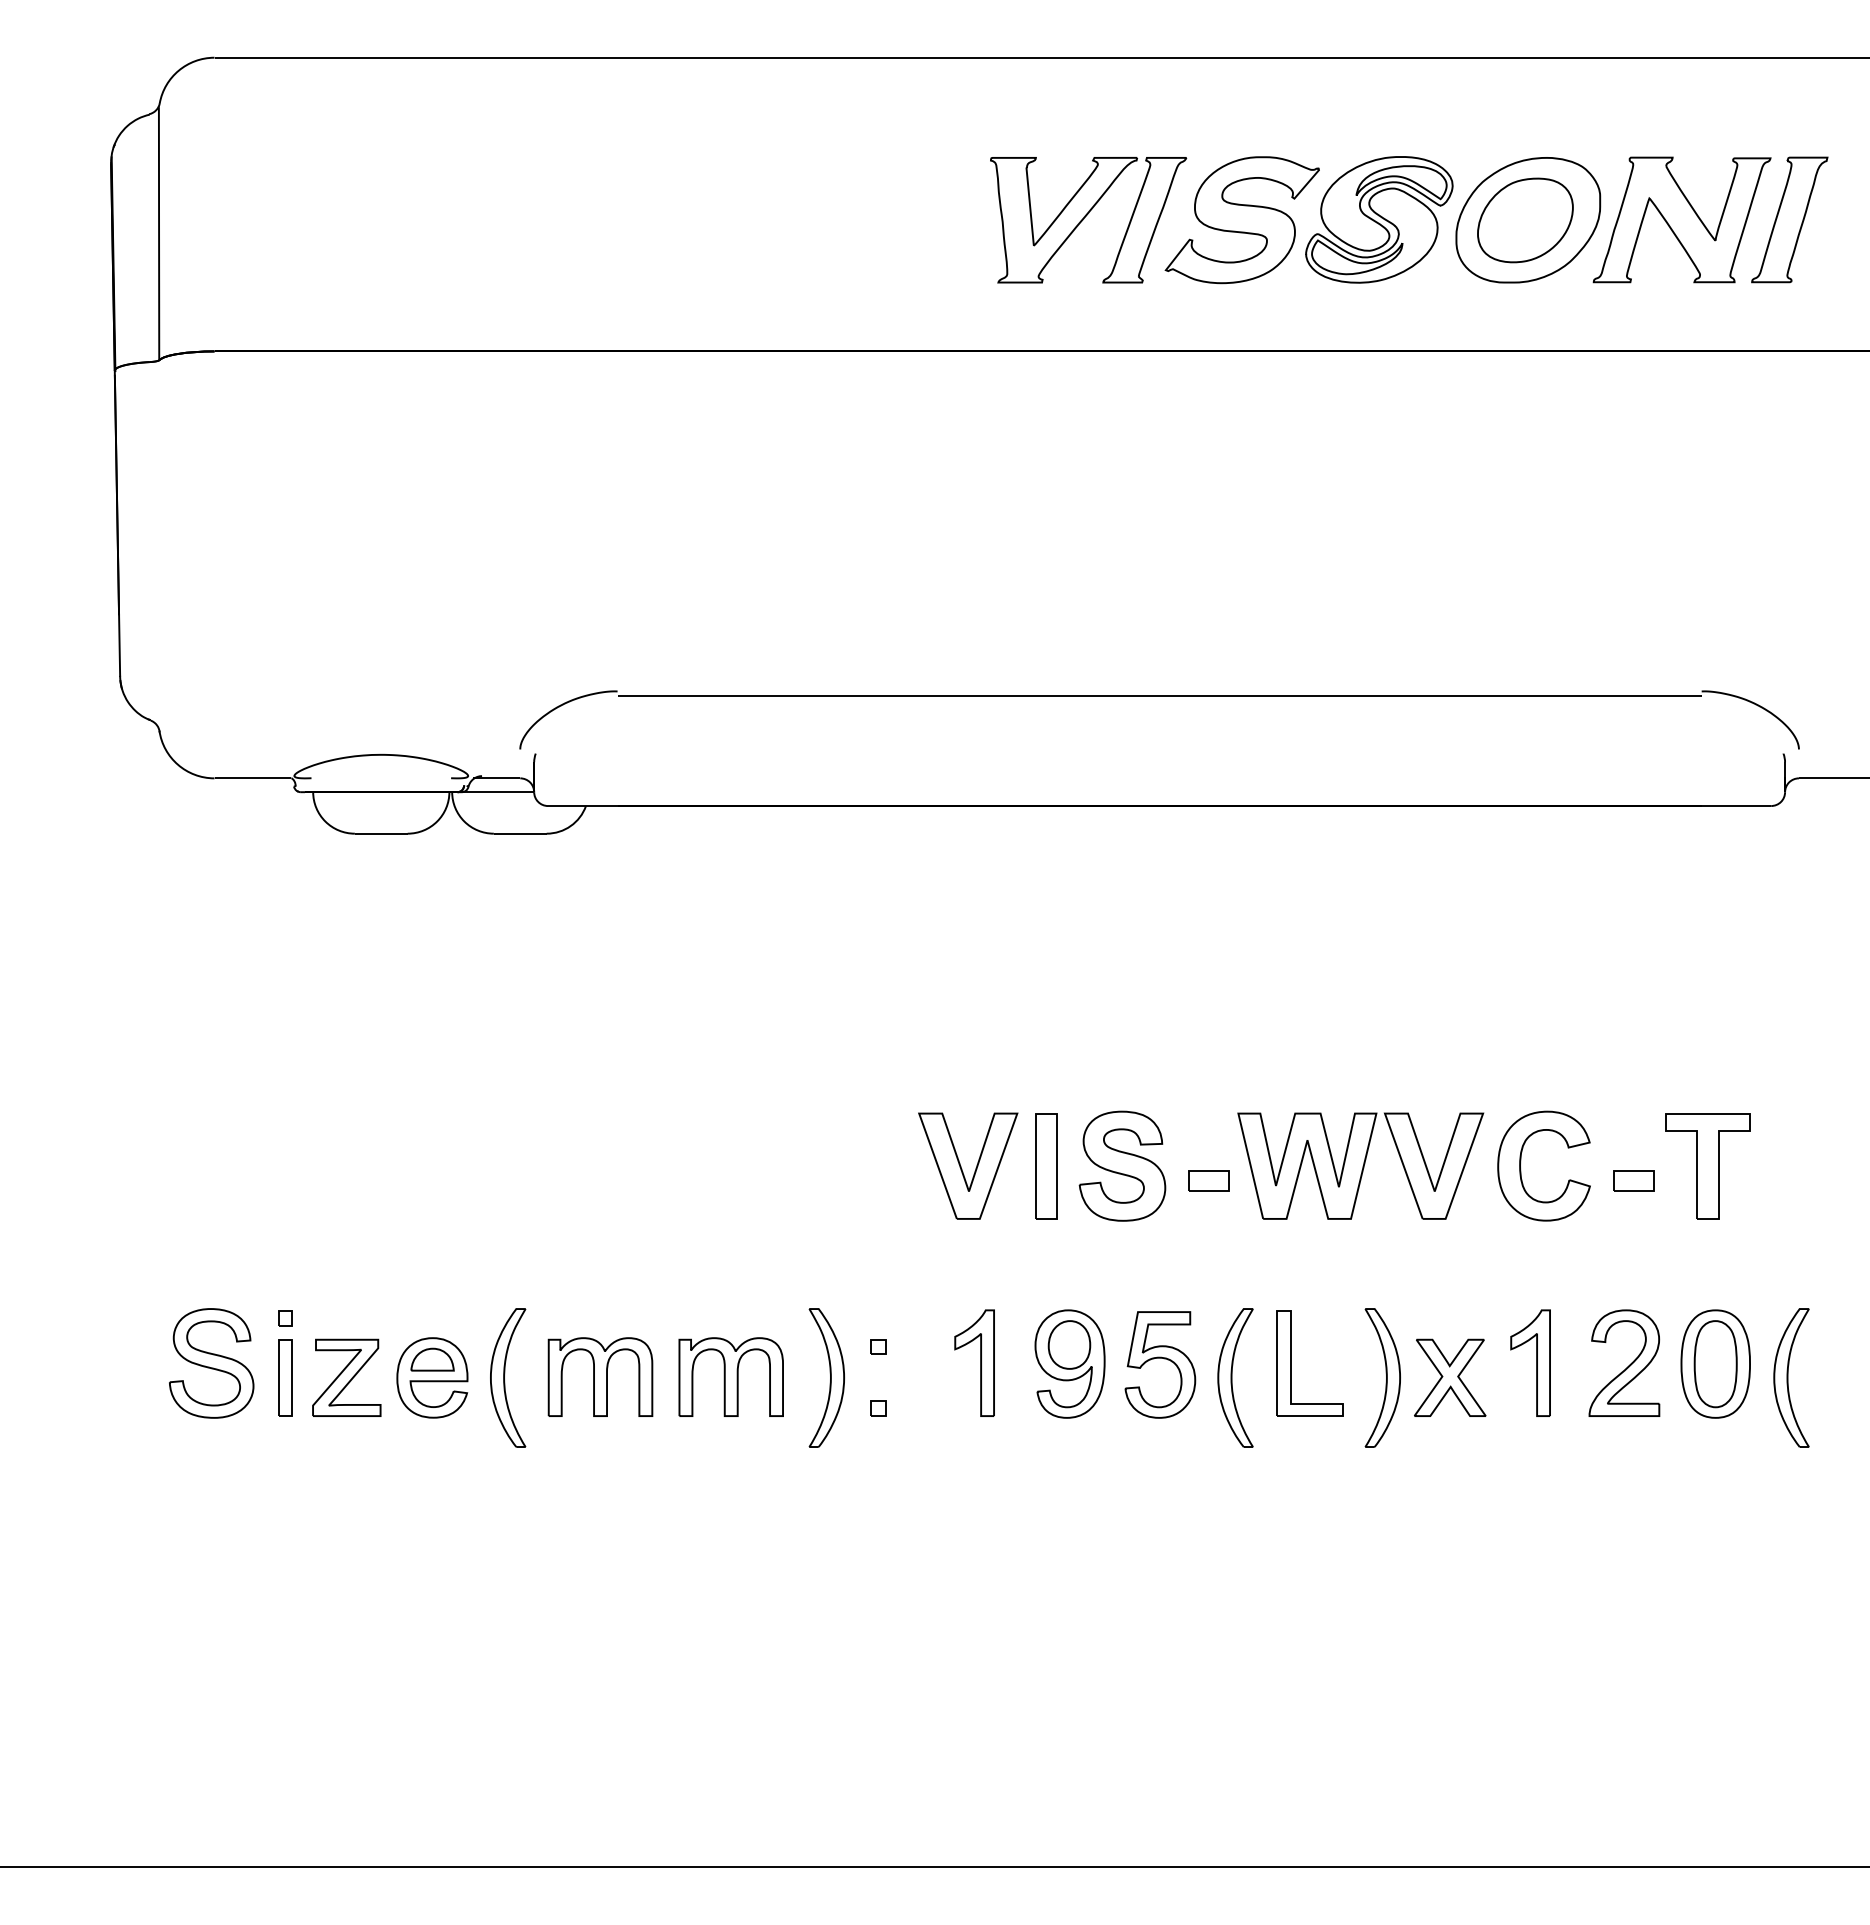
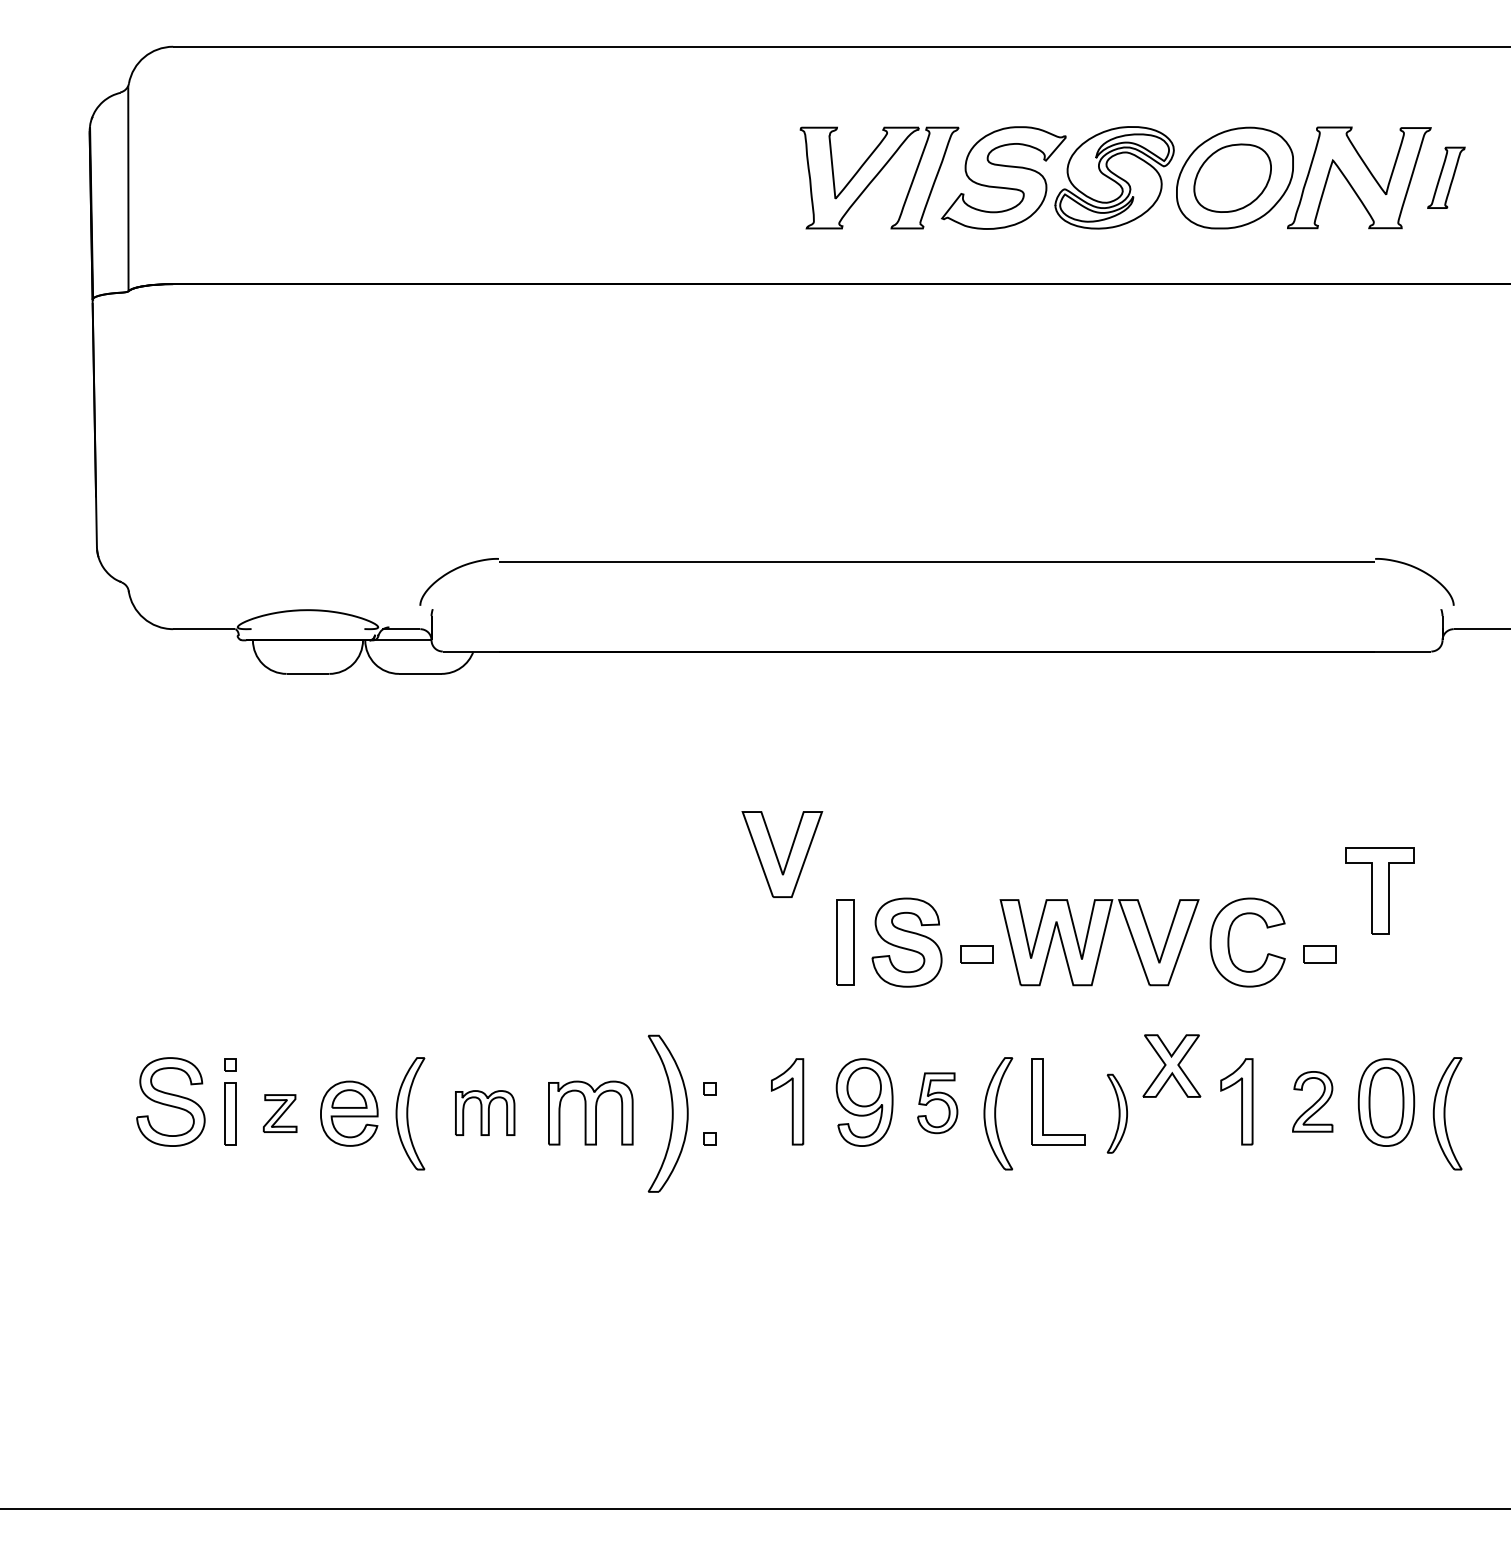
part: (1789, 219) -> (1446, 177), size x0.6
part: (961, 1166) -> (776, 854), moved
part: (1707, 1166) -> (1379, 891), moved
part: (1624, 1362) -> (1312, 1101), size x0.7
part: (1160, 1364) -> (937, 1102), size x0.7
part: (600, 1376) -> (485, 1112), size x0.7
part: (346, 1377) -> (279, 1113), size x0.6
part: (826, 1377) -> (667, 1113), size x1.4
part: (1382, 1377) -> (1117, 1113), size x0.7
part: (1450, 1377) -> (1172, 1065), moved

